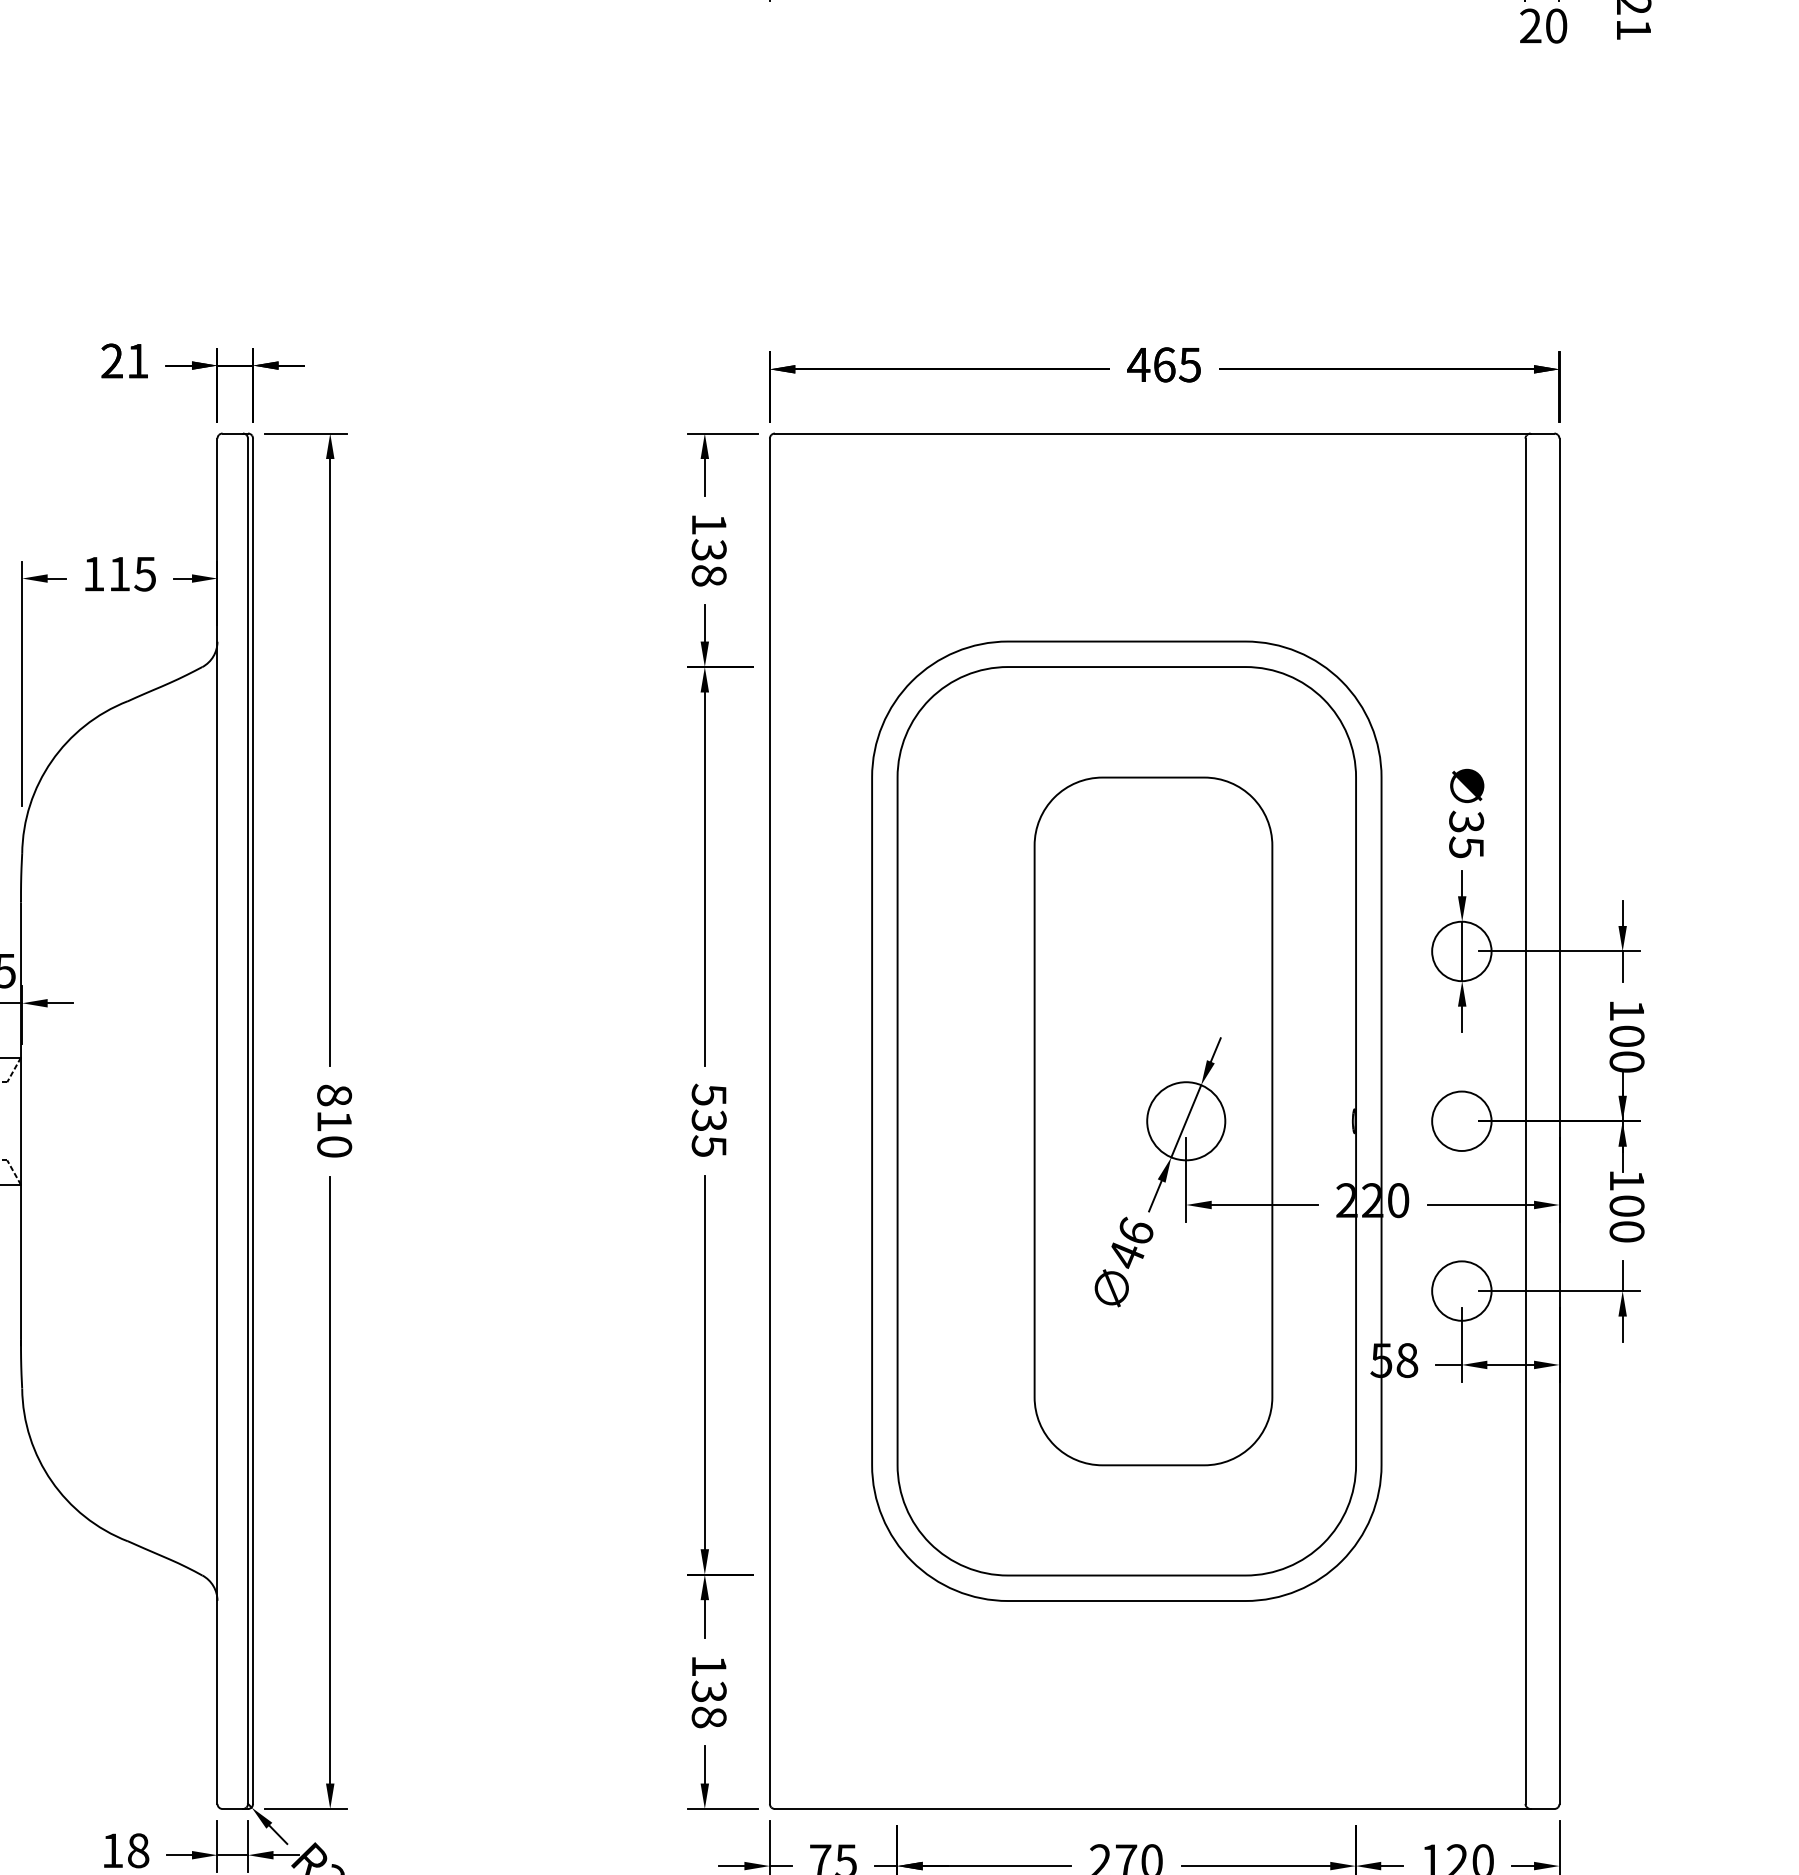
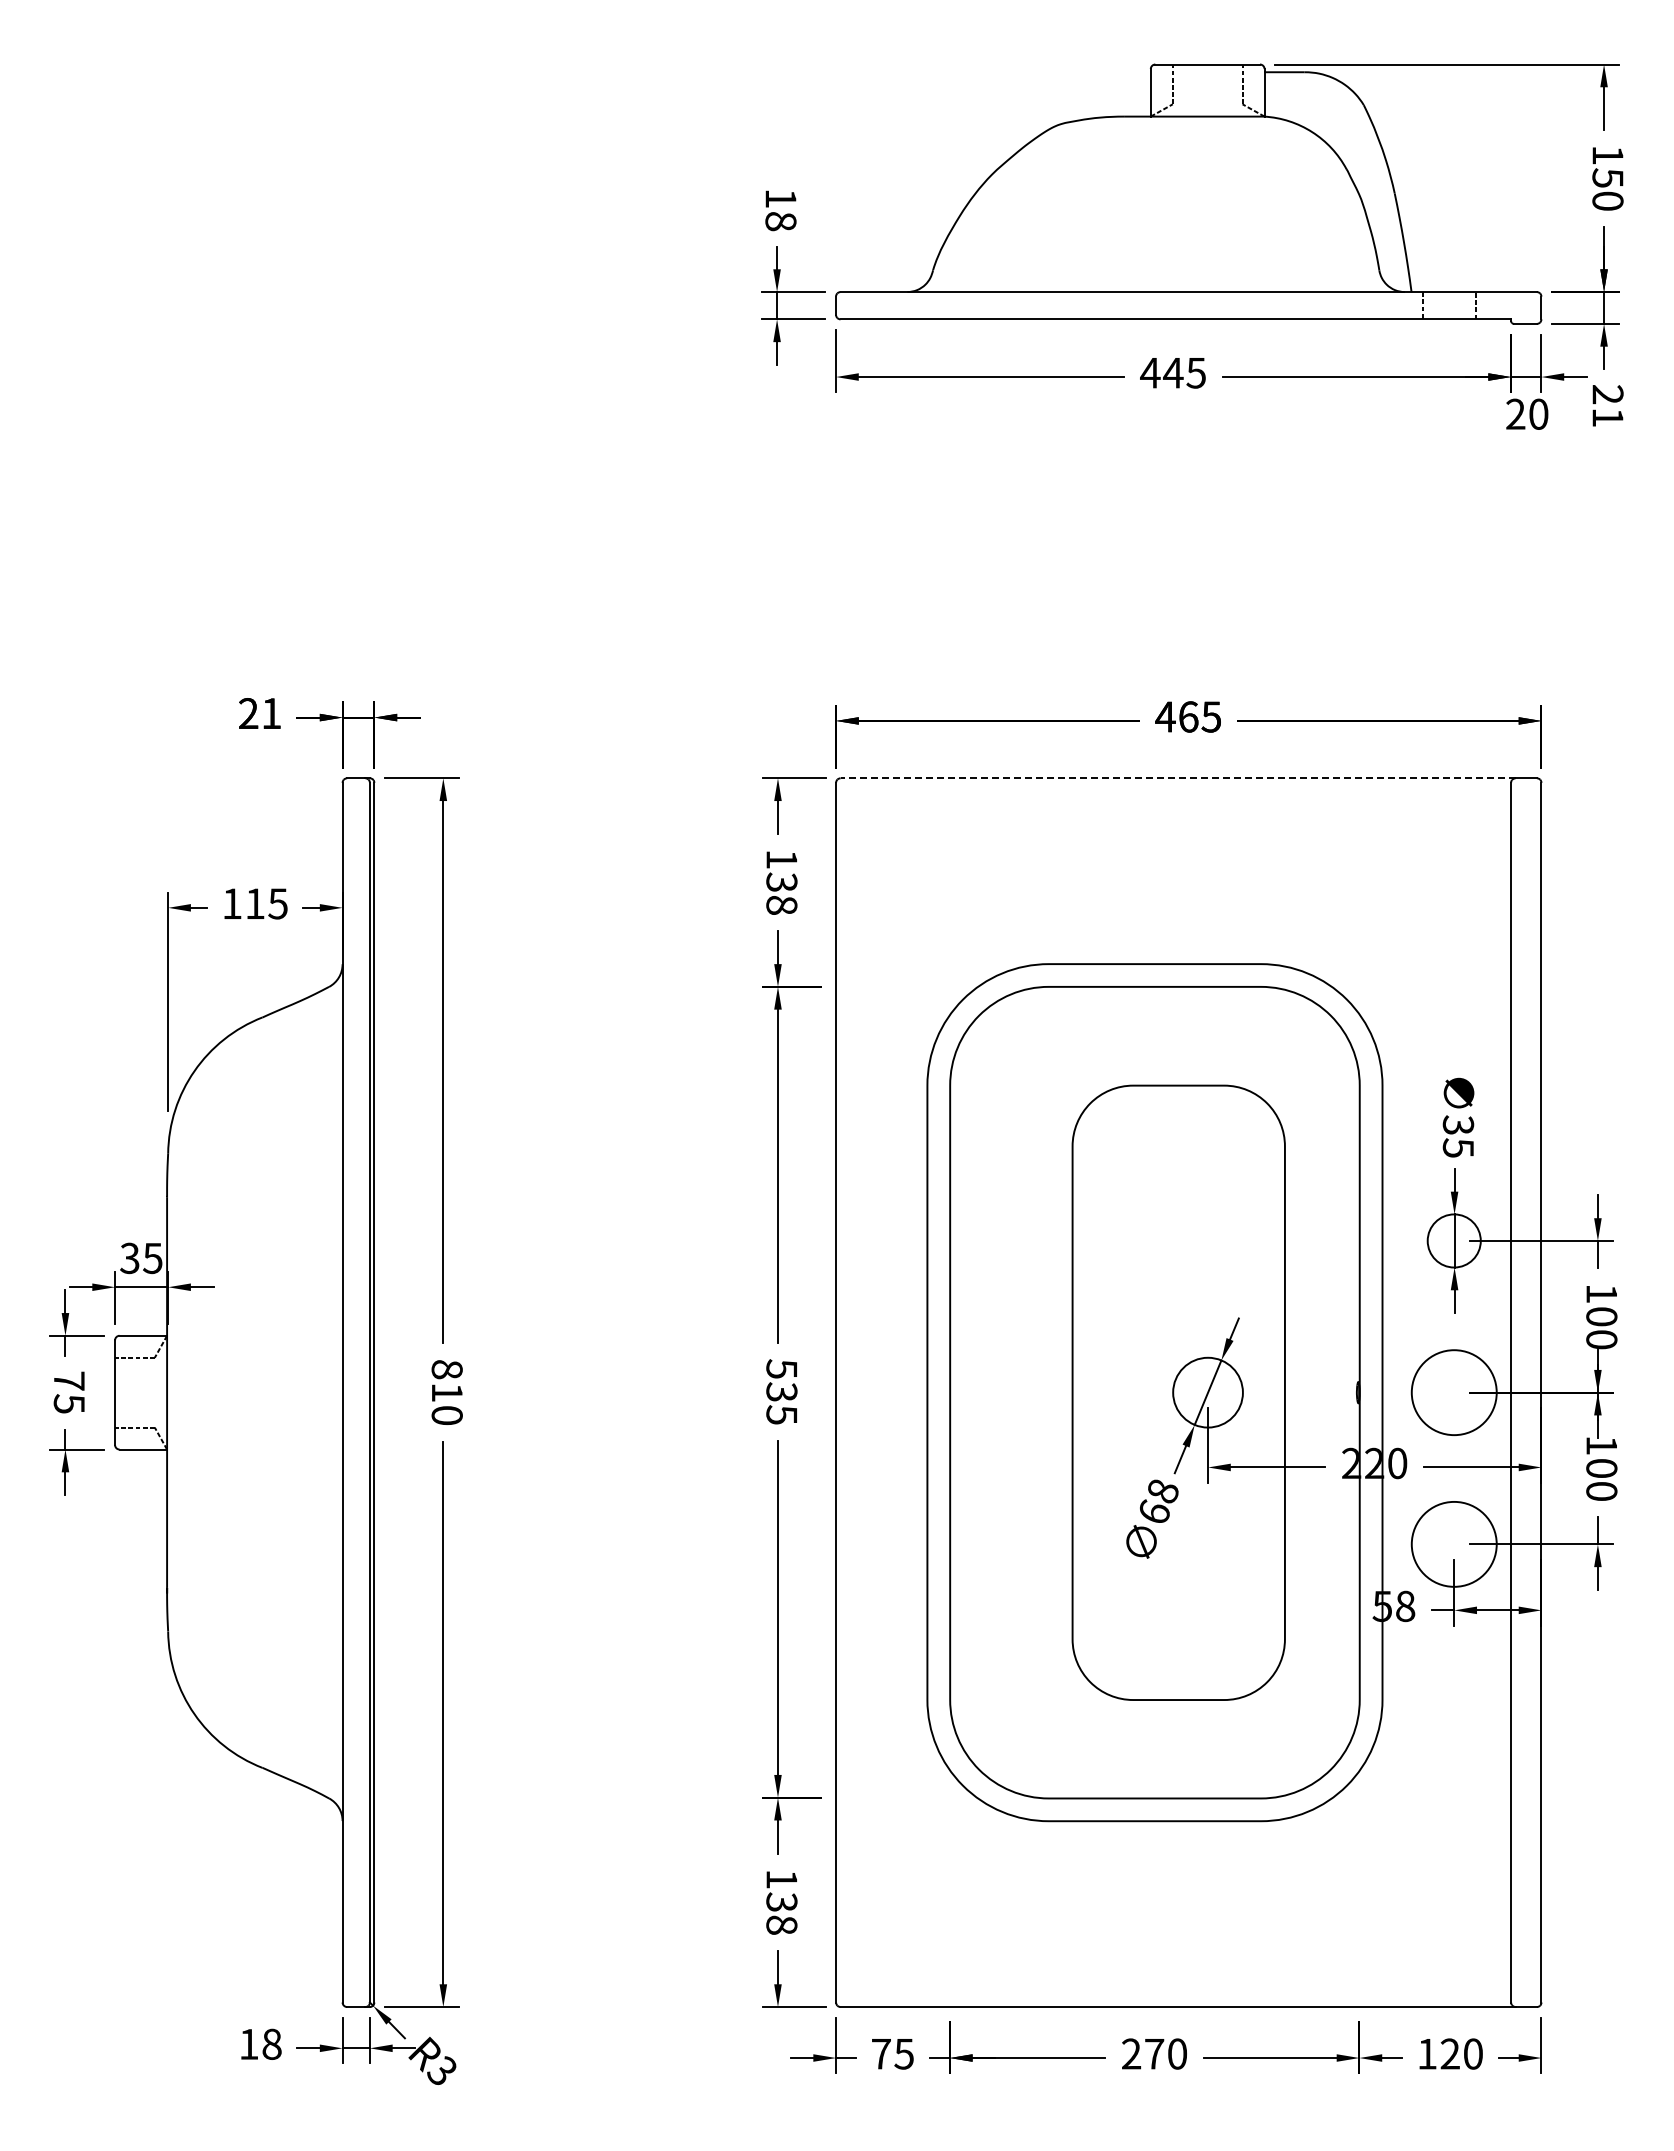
line: (1153, 433) -> (1178, 778), solid -> dashed
circle: (1461, 1121) -> (1453, 1392), size x1.6
text: (1130, 1243) -> (1158, 1501), 46 -> 68
circle: (1461, 1290) -> (1453, 1543), size x1.6

